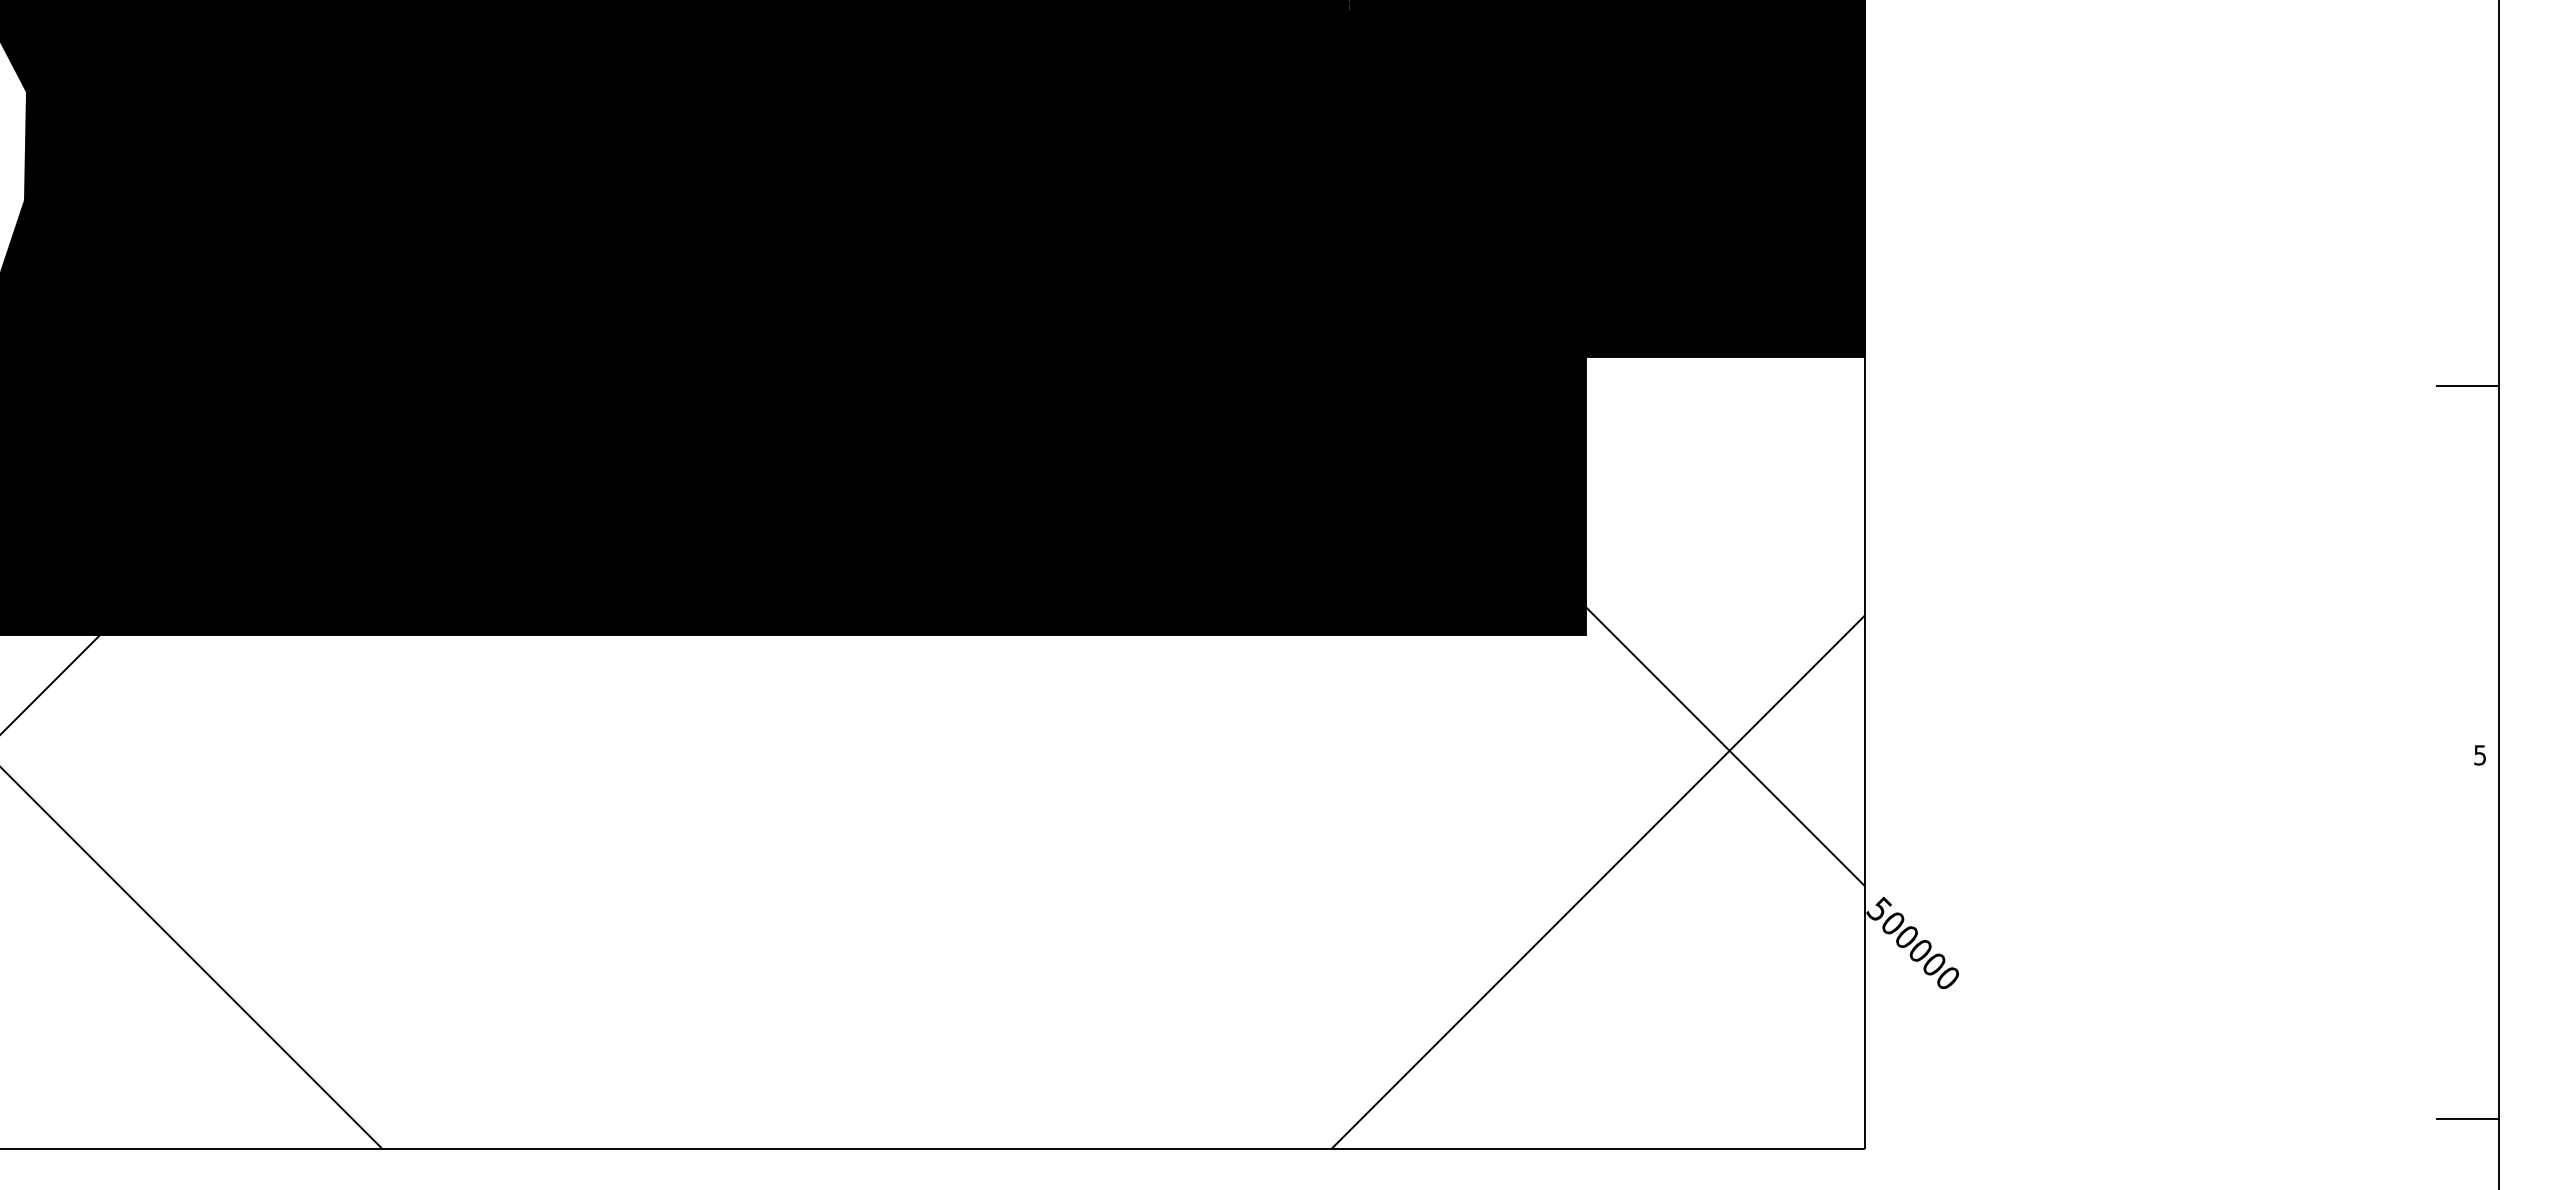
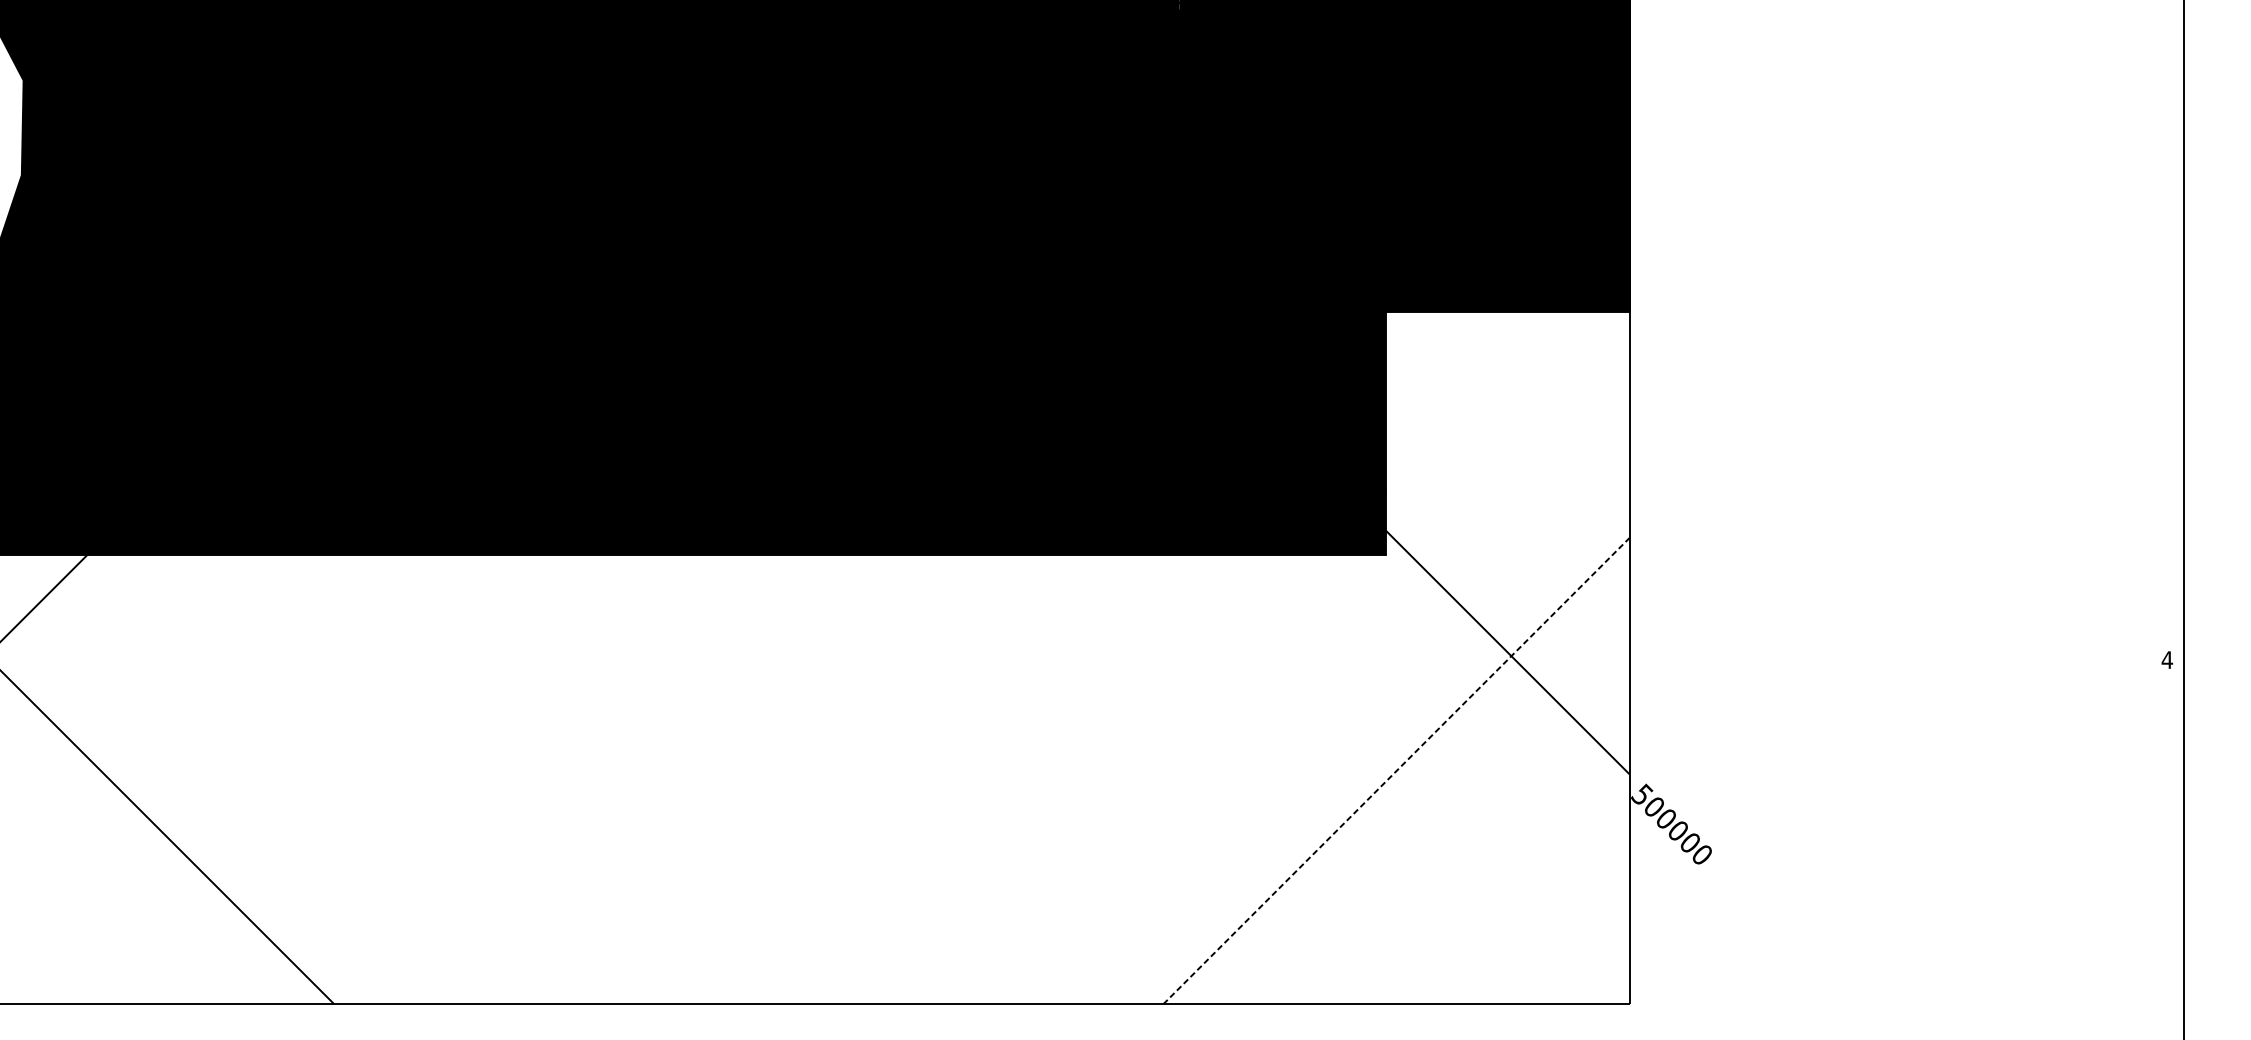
line: (2467, 385) -> (2156, 336), removed
text: (2479, 755) -> (2166, 660), 5 -> 4
line: (1598, 881) -> (1396, 770), solid -> dashed
line: (2467, 1118) -> (2156, 977), removed

